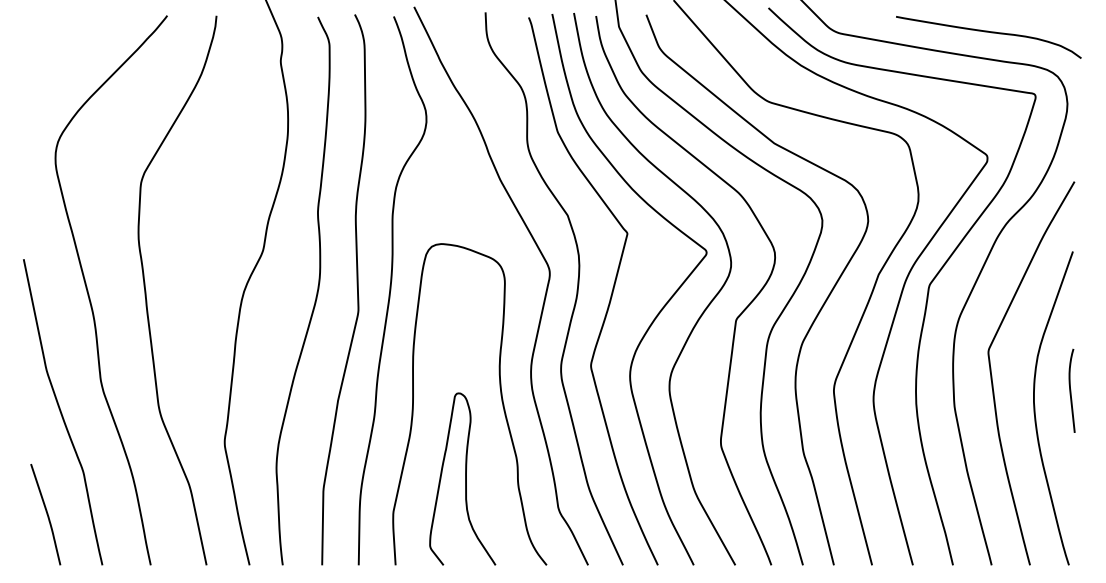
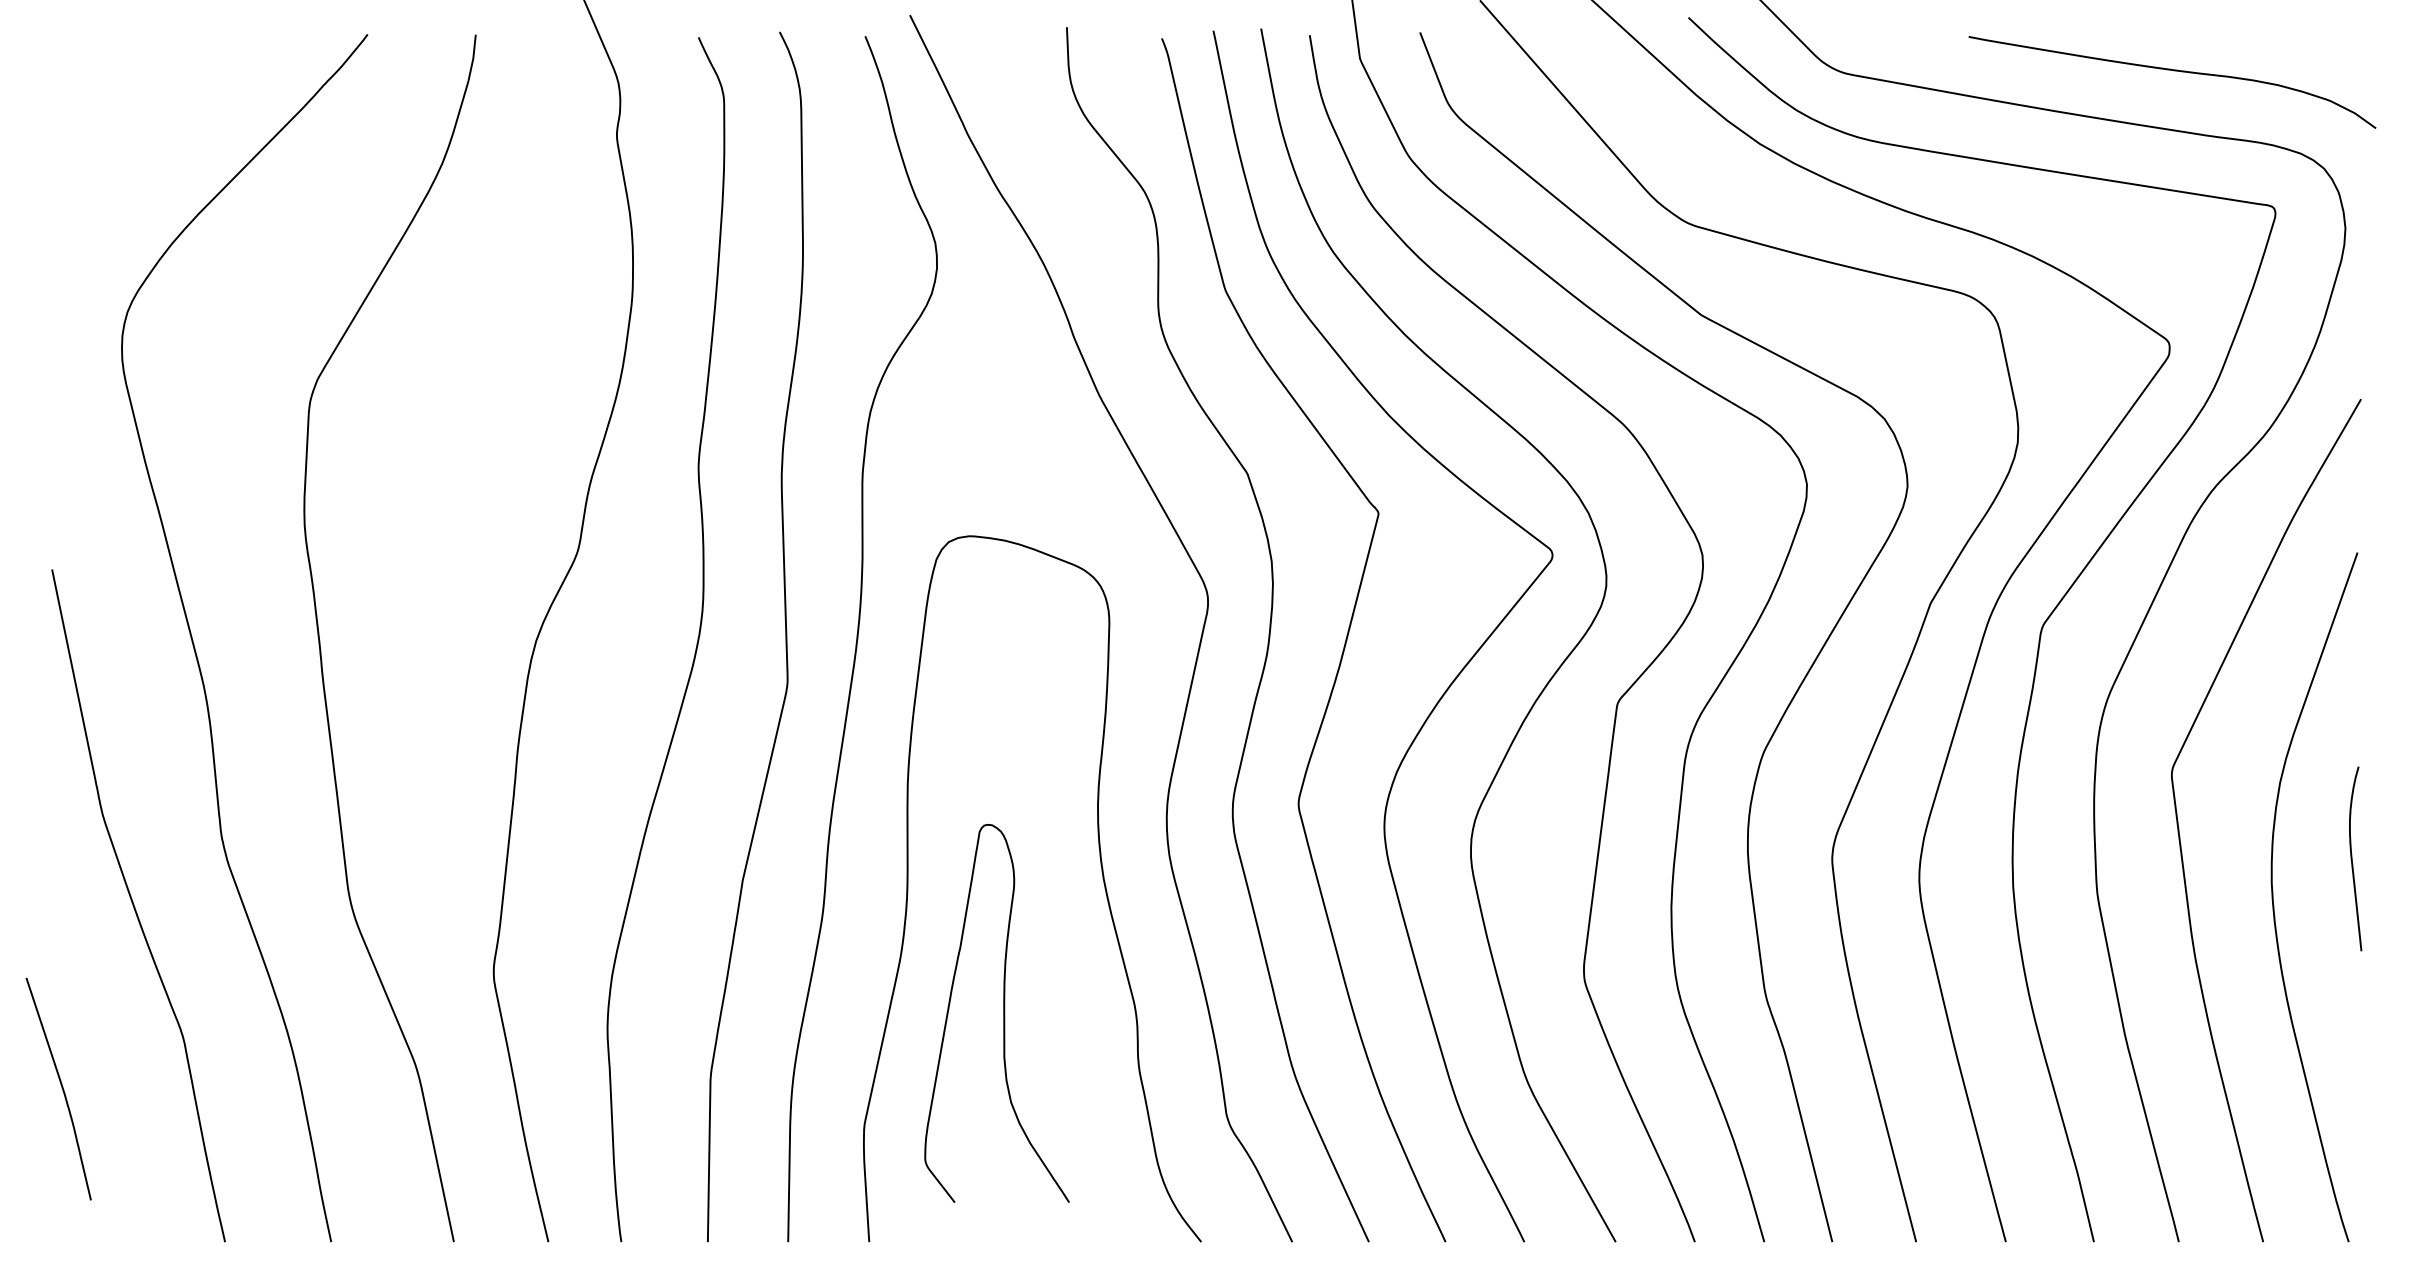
curve: (465, 478) -> (1002, 1011), moved
curve: (46, 514) -> (60, 1088), moved

